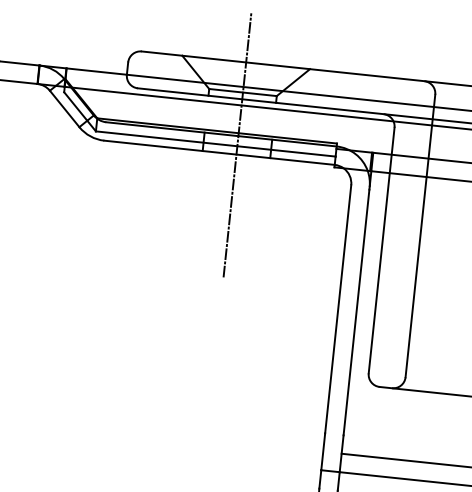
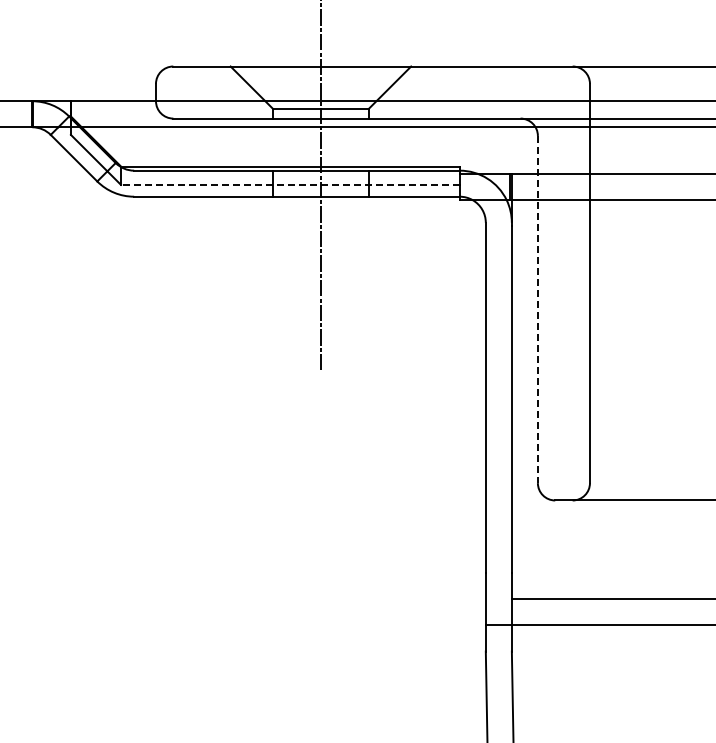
line: (215, 143) -> (289, 184), solid -> dashed
line: (381, 250) -> (537, 309), solid -> dashed

